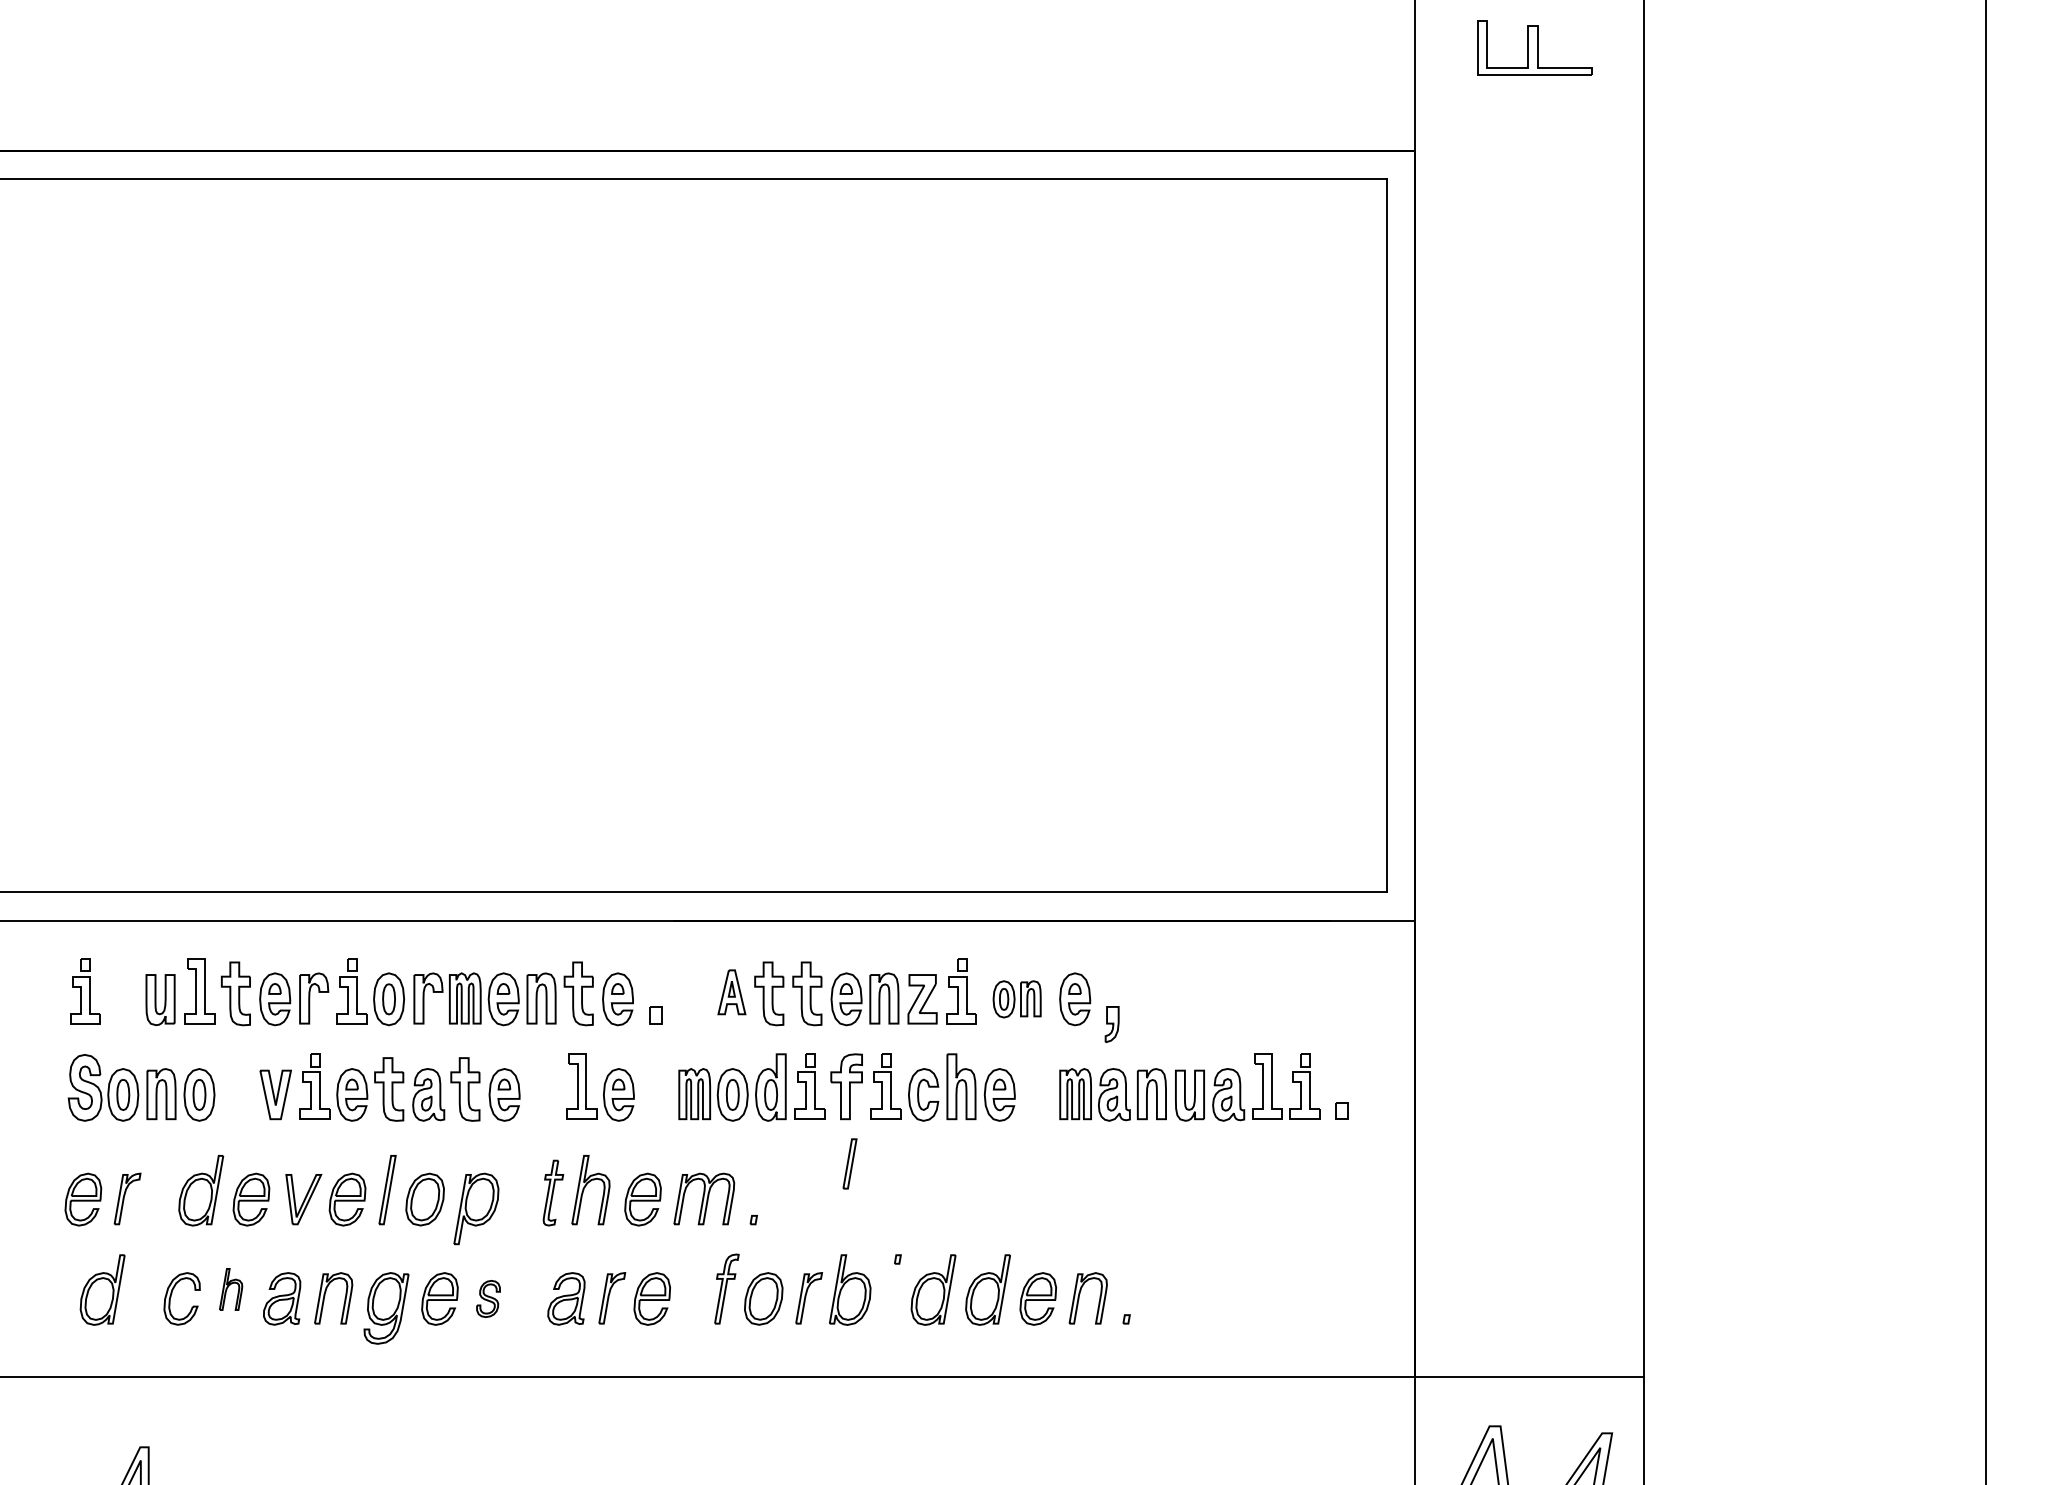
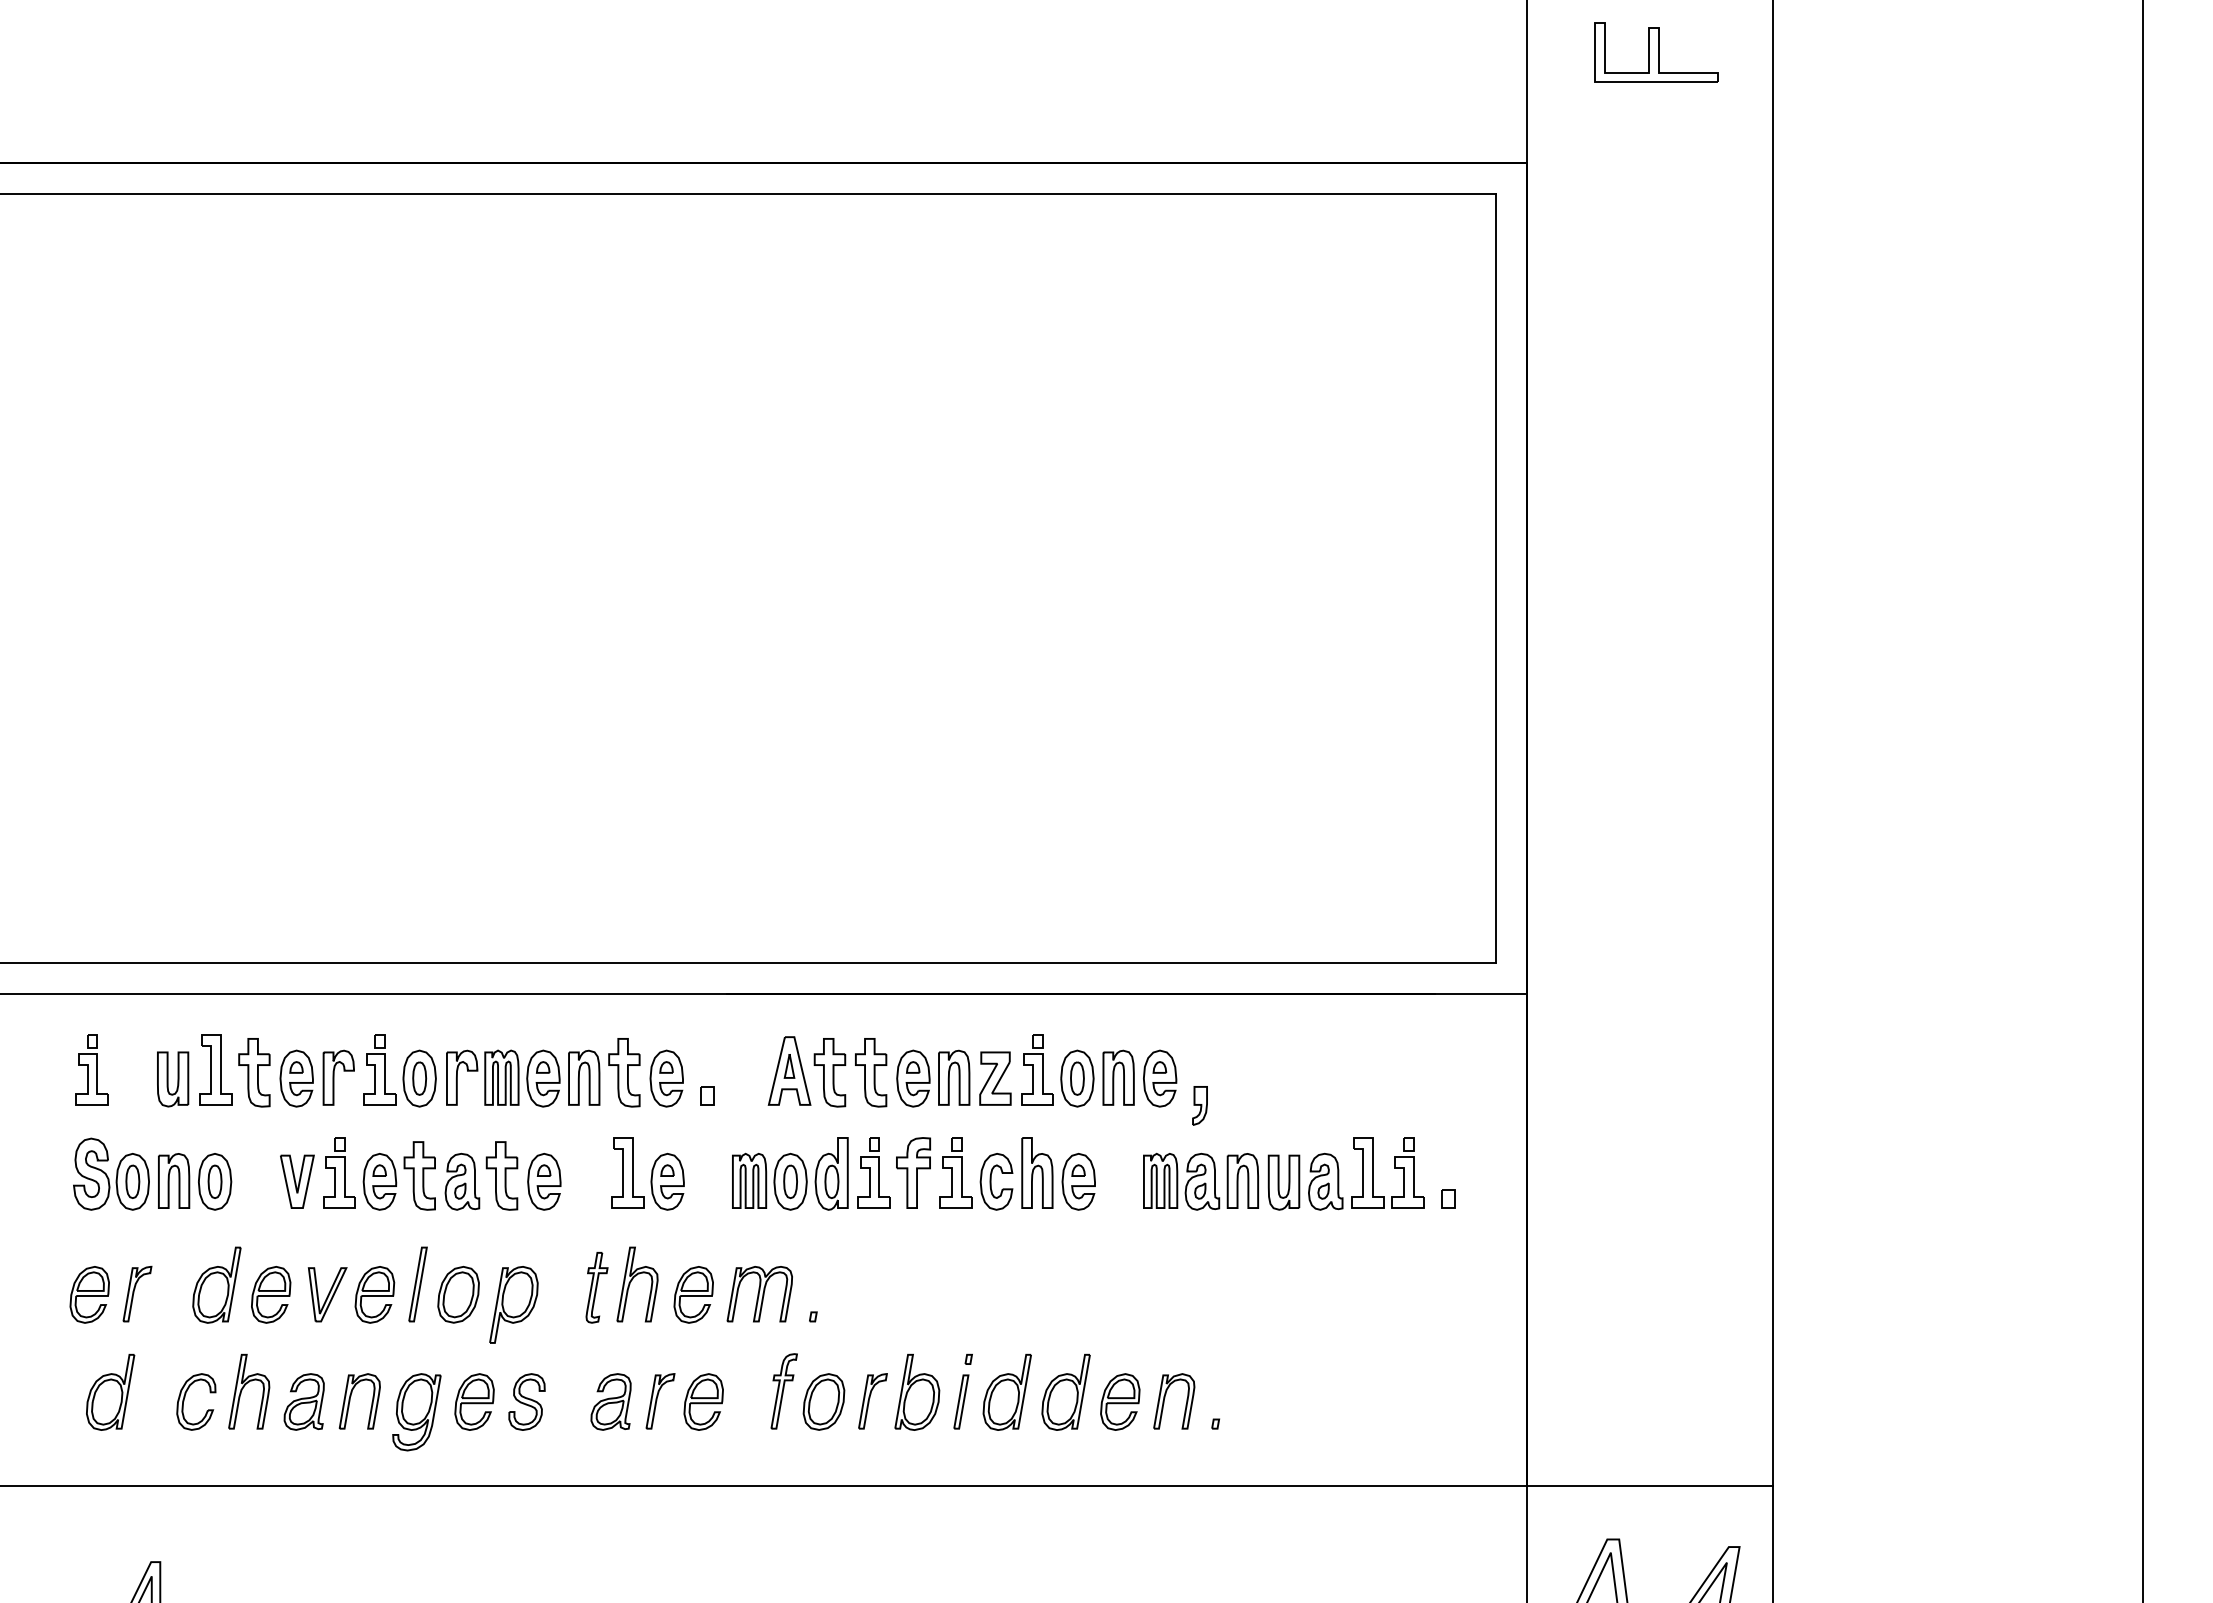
part: (731, 992) -> (789, 1071), size x1.43
part: (1016, 999) -> (1096, 1078), size x1.43
part: (849, 1163) -> (960, 1401), moved
part: (230, 1289) -> (248, 1391), size x1.67
part: (488, 1298) -> (526, 1401), size x1.43

